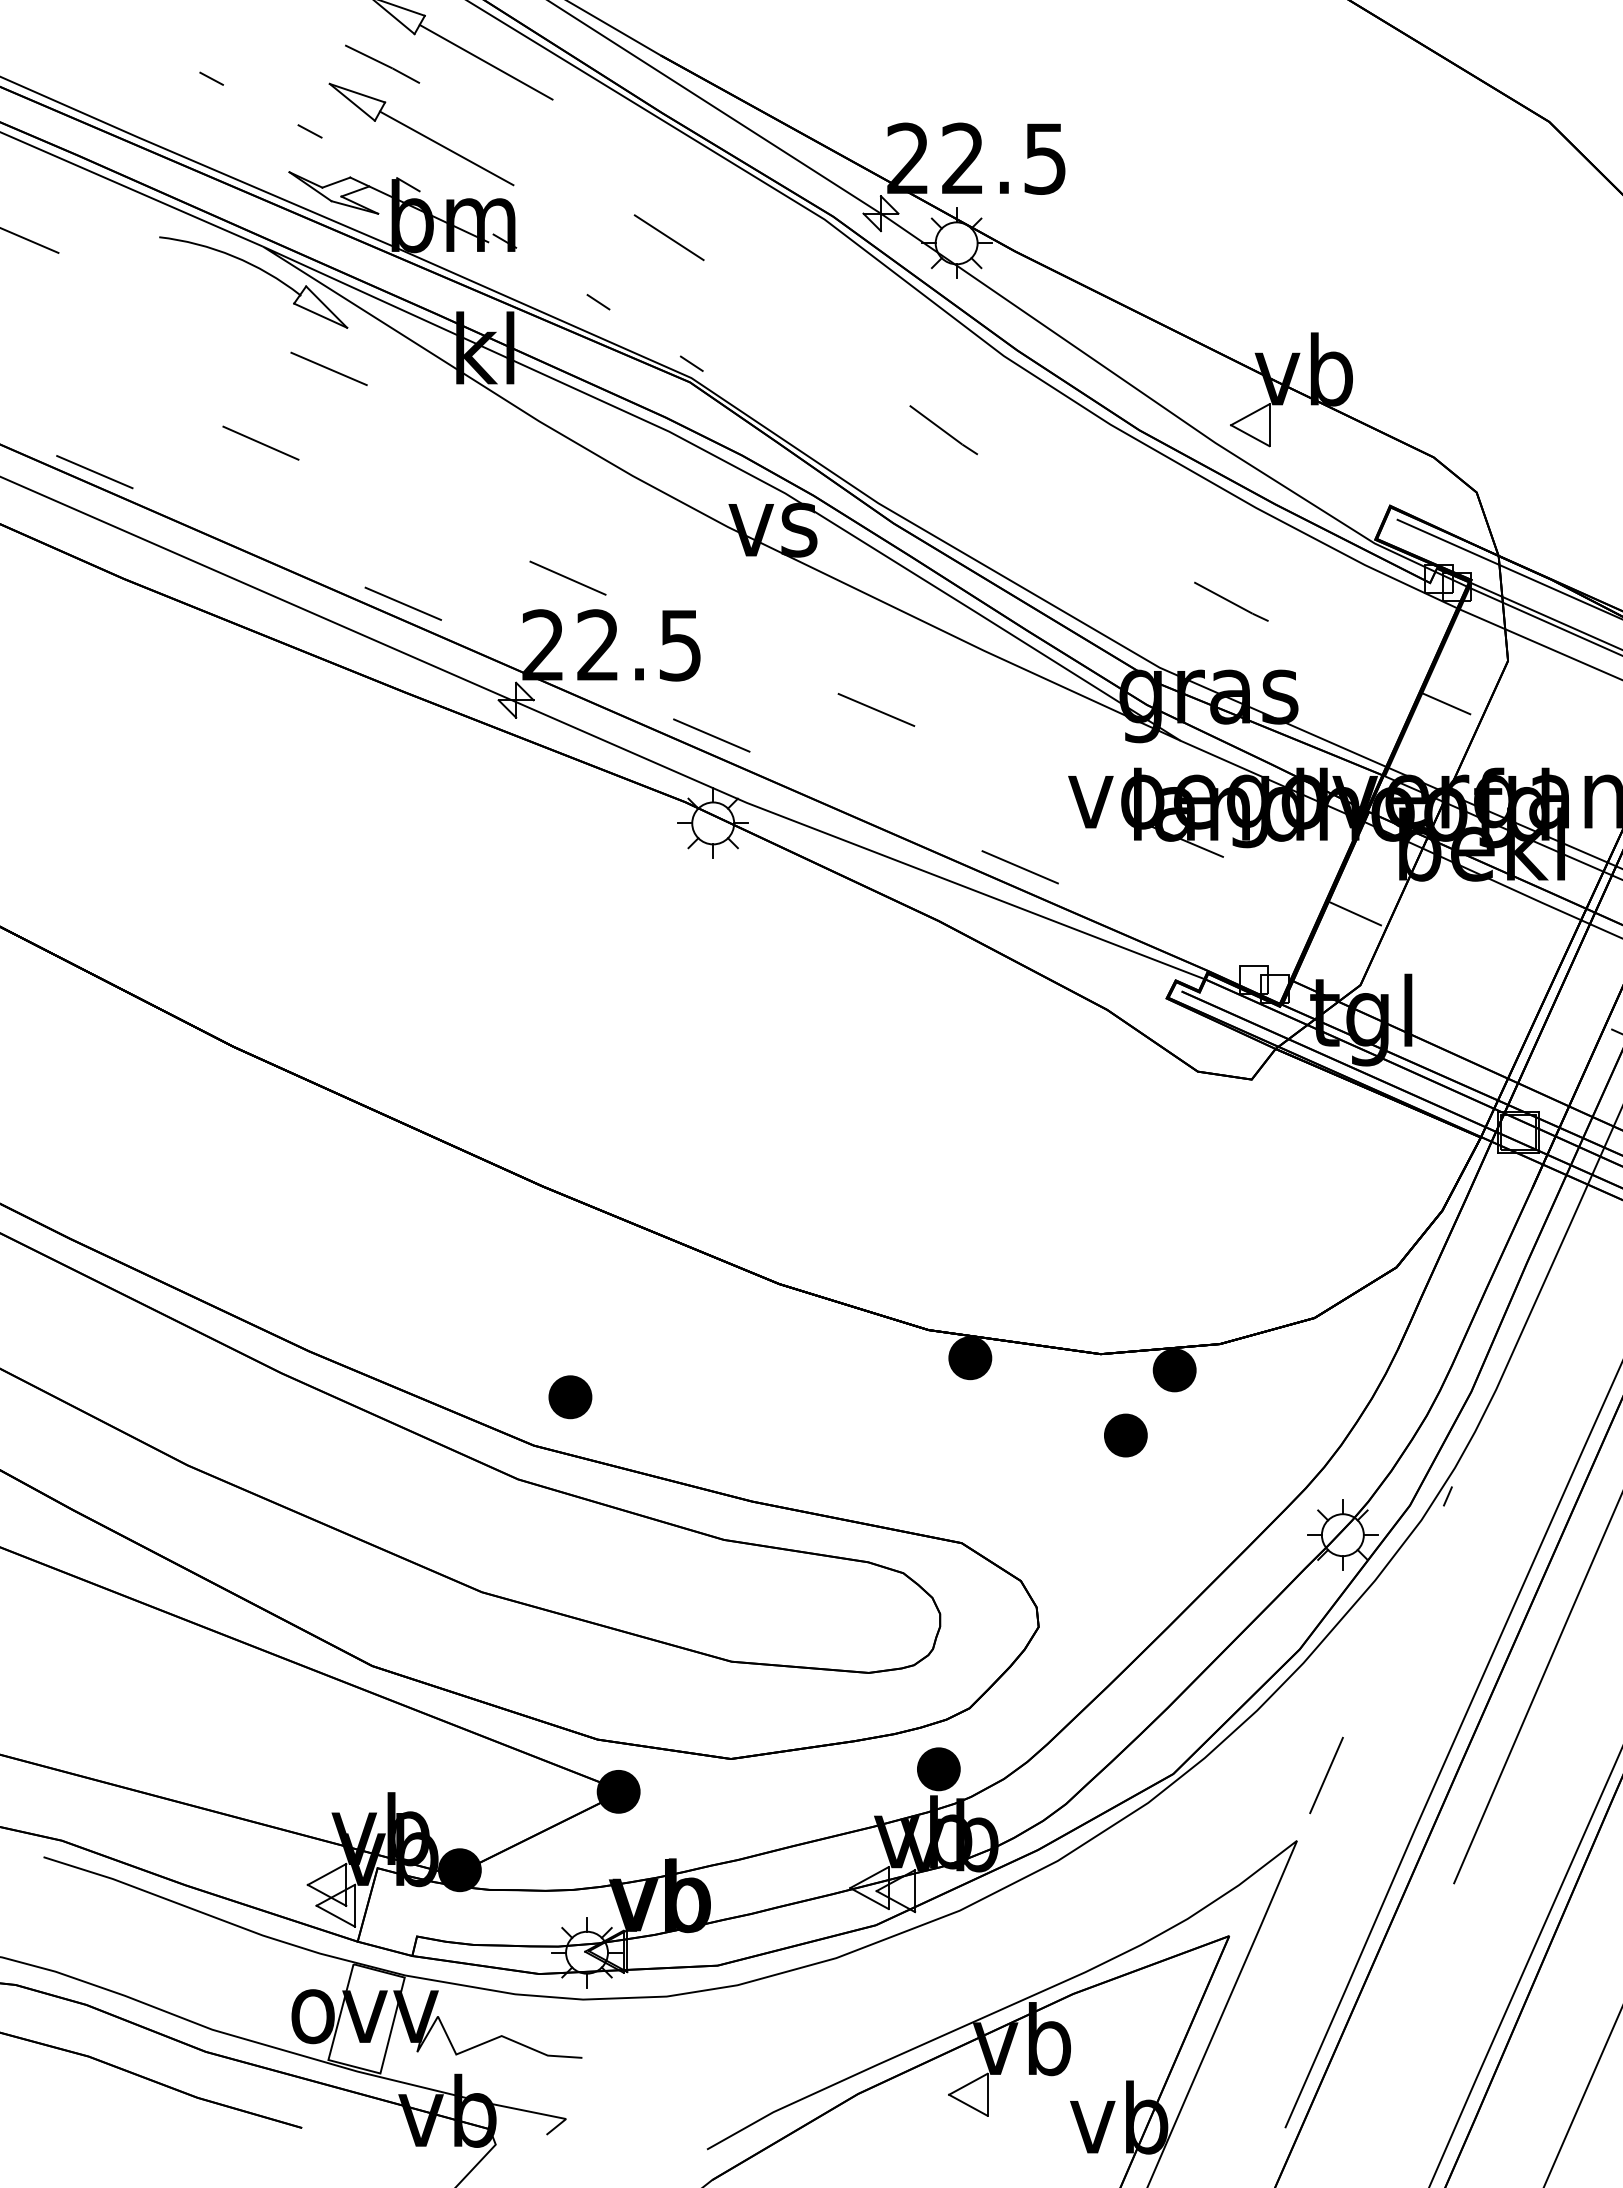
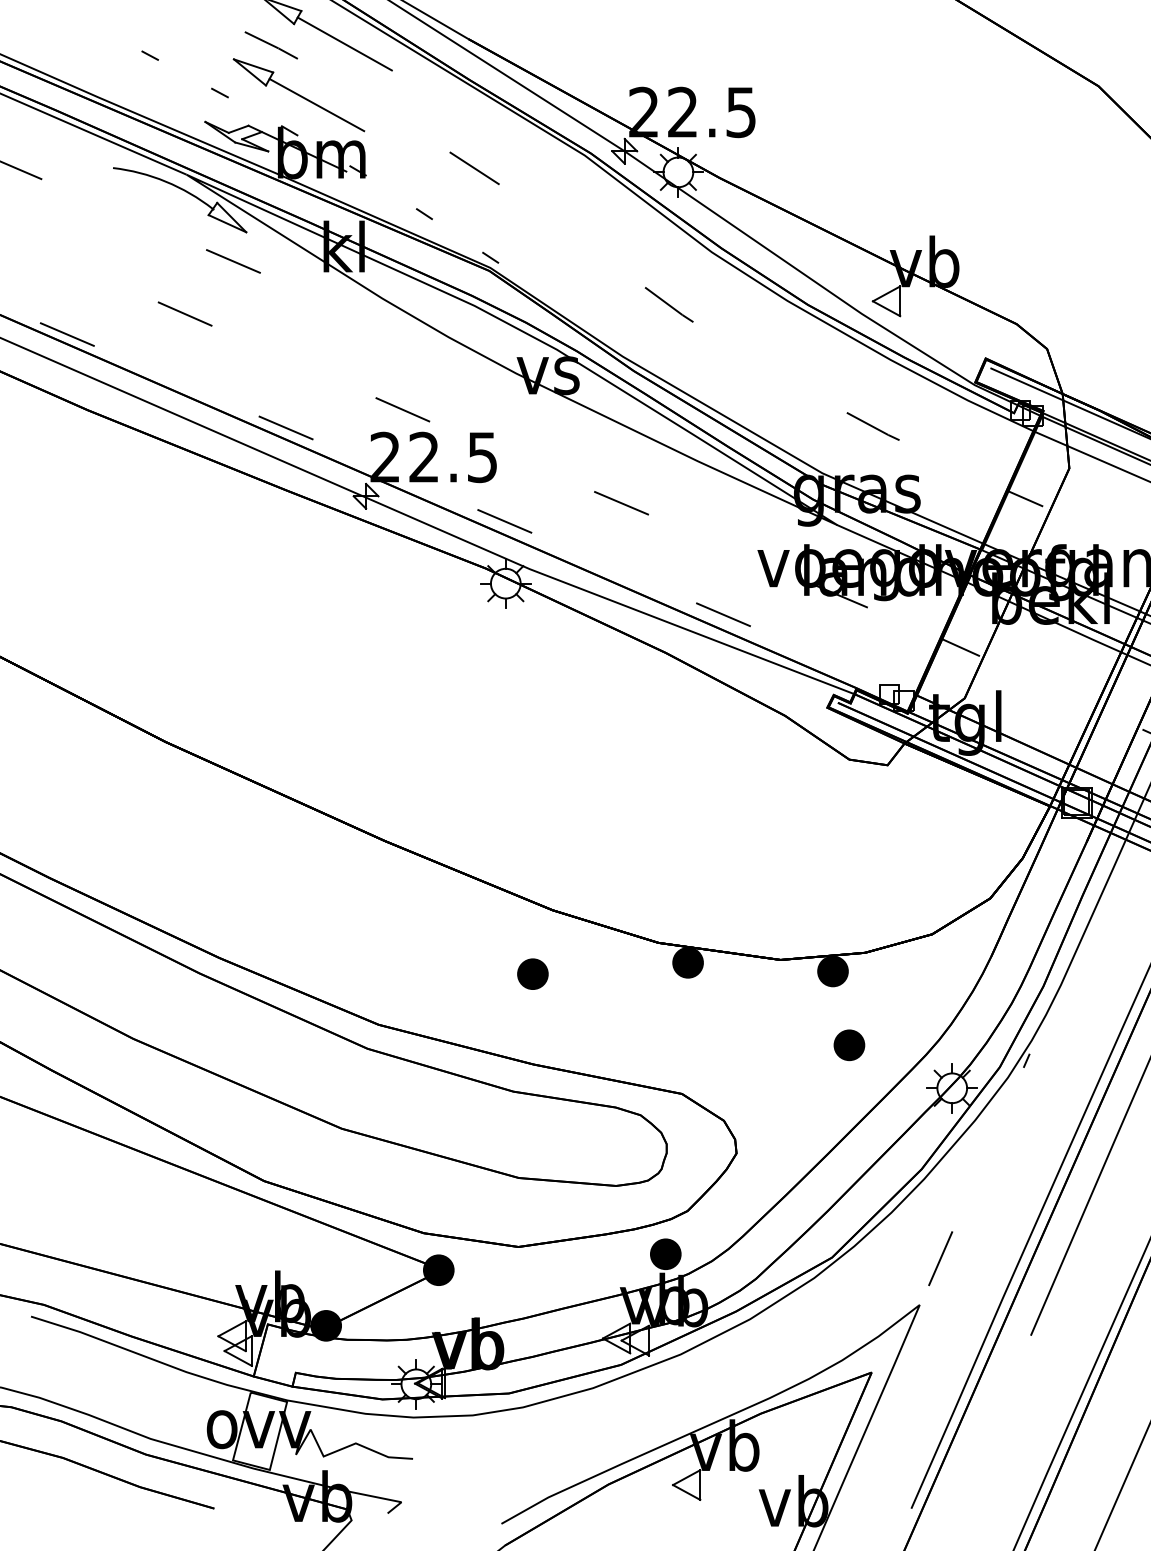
part: (570, 1397) -> (532, 974), moved
part: (1125, 1435) -> (849, 1045), moved

